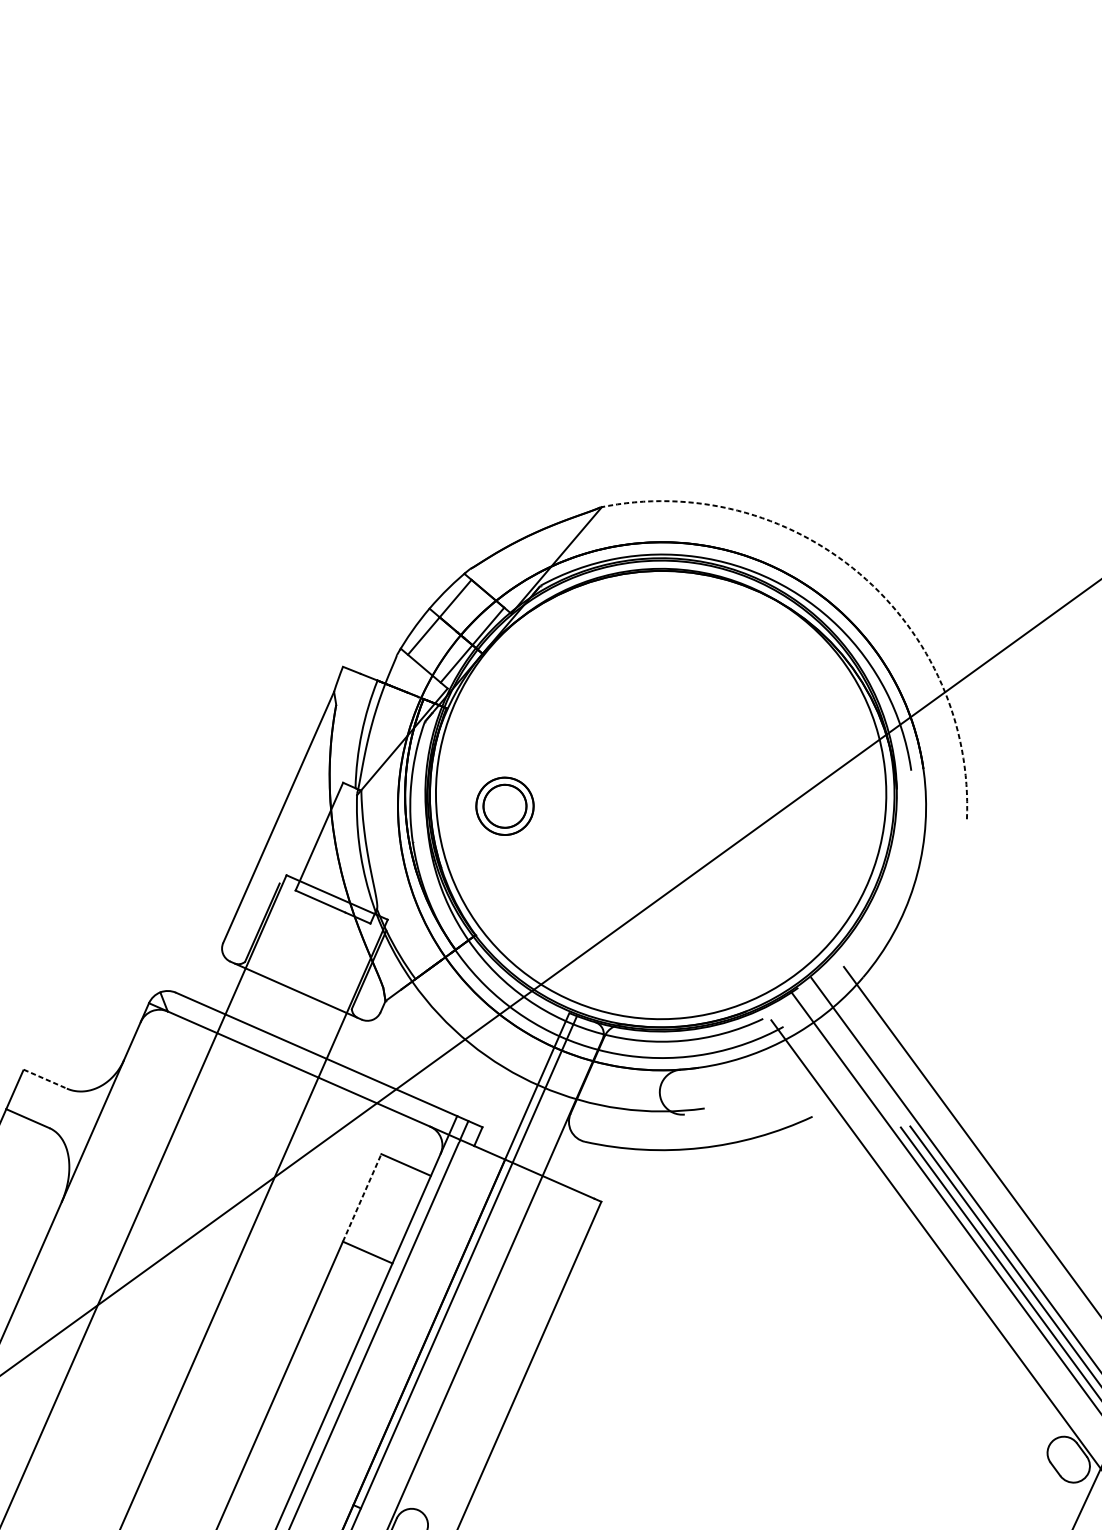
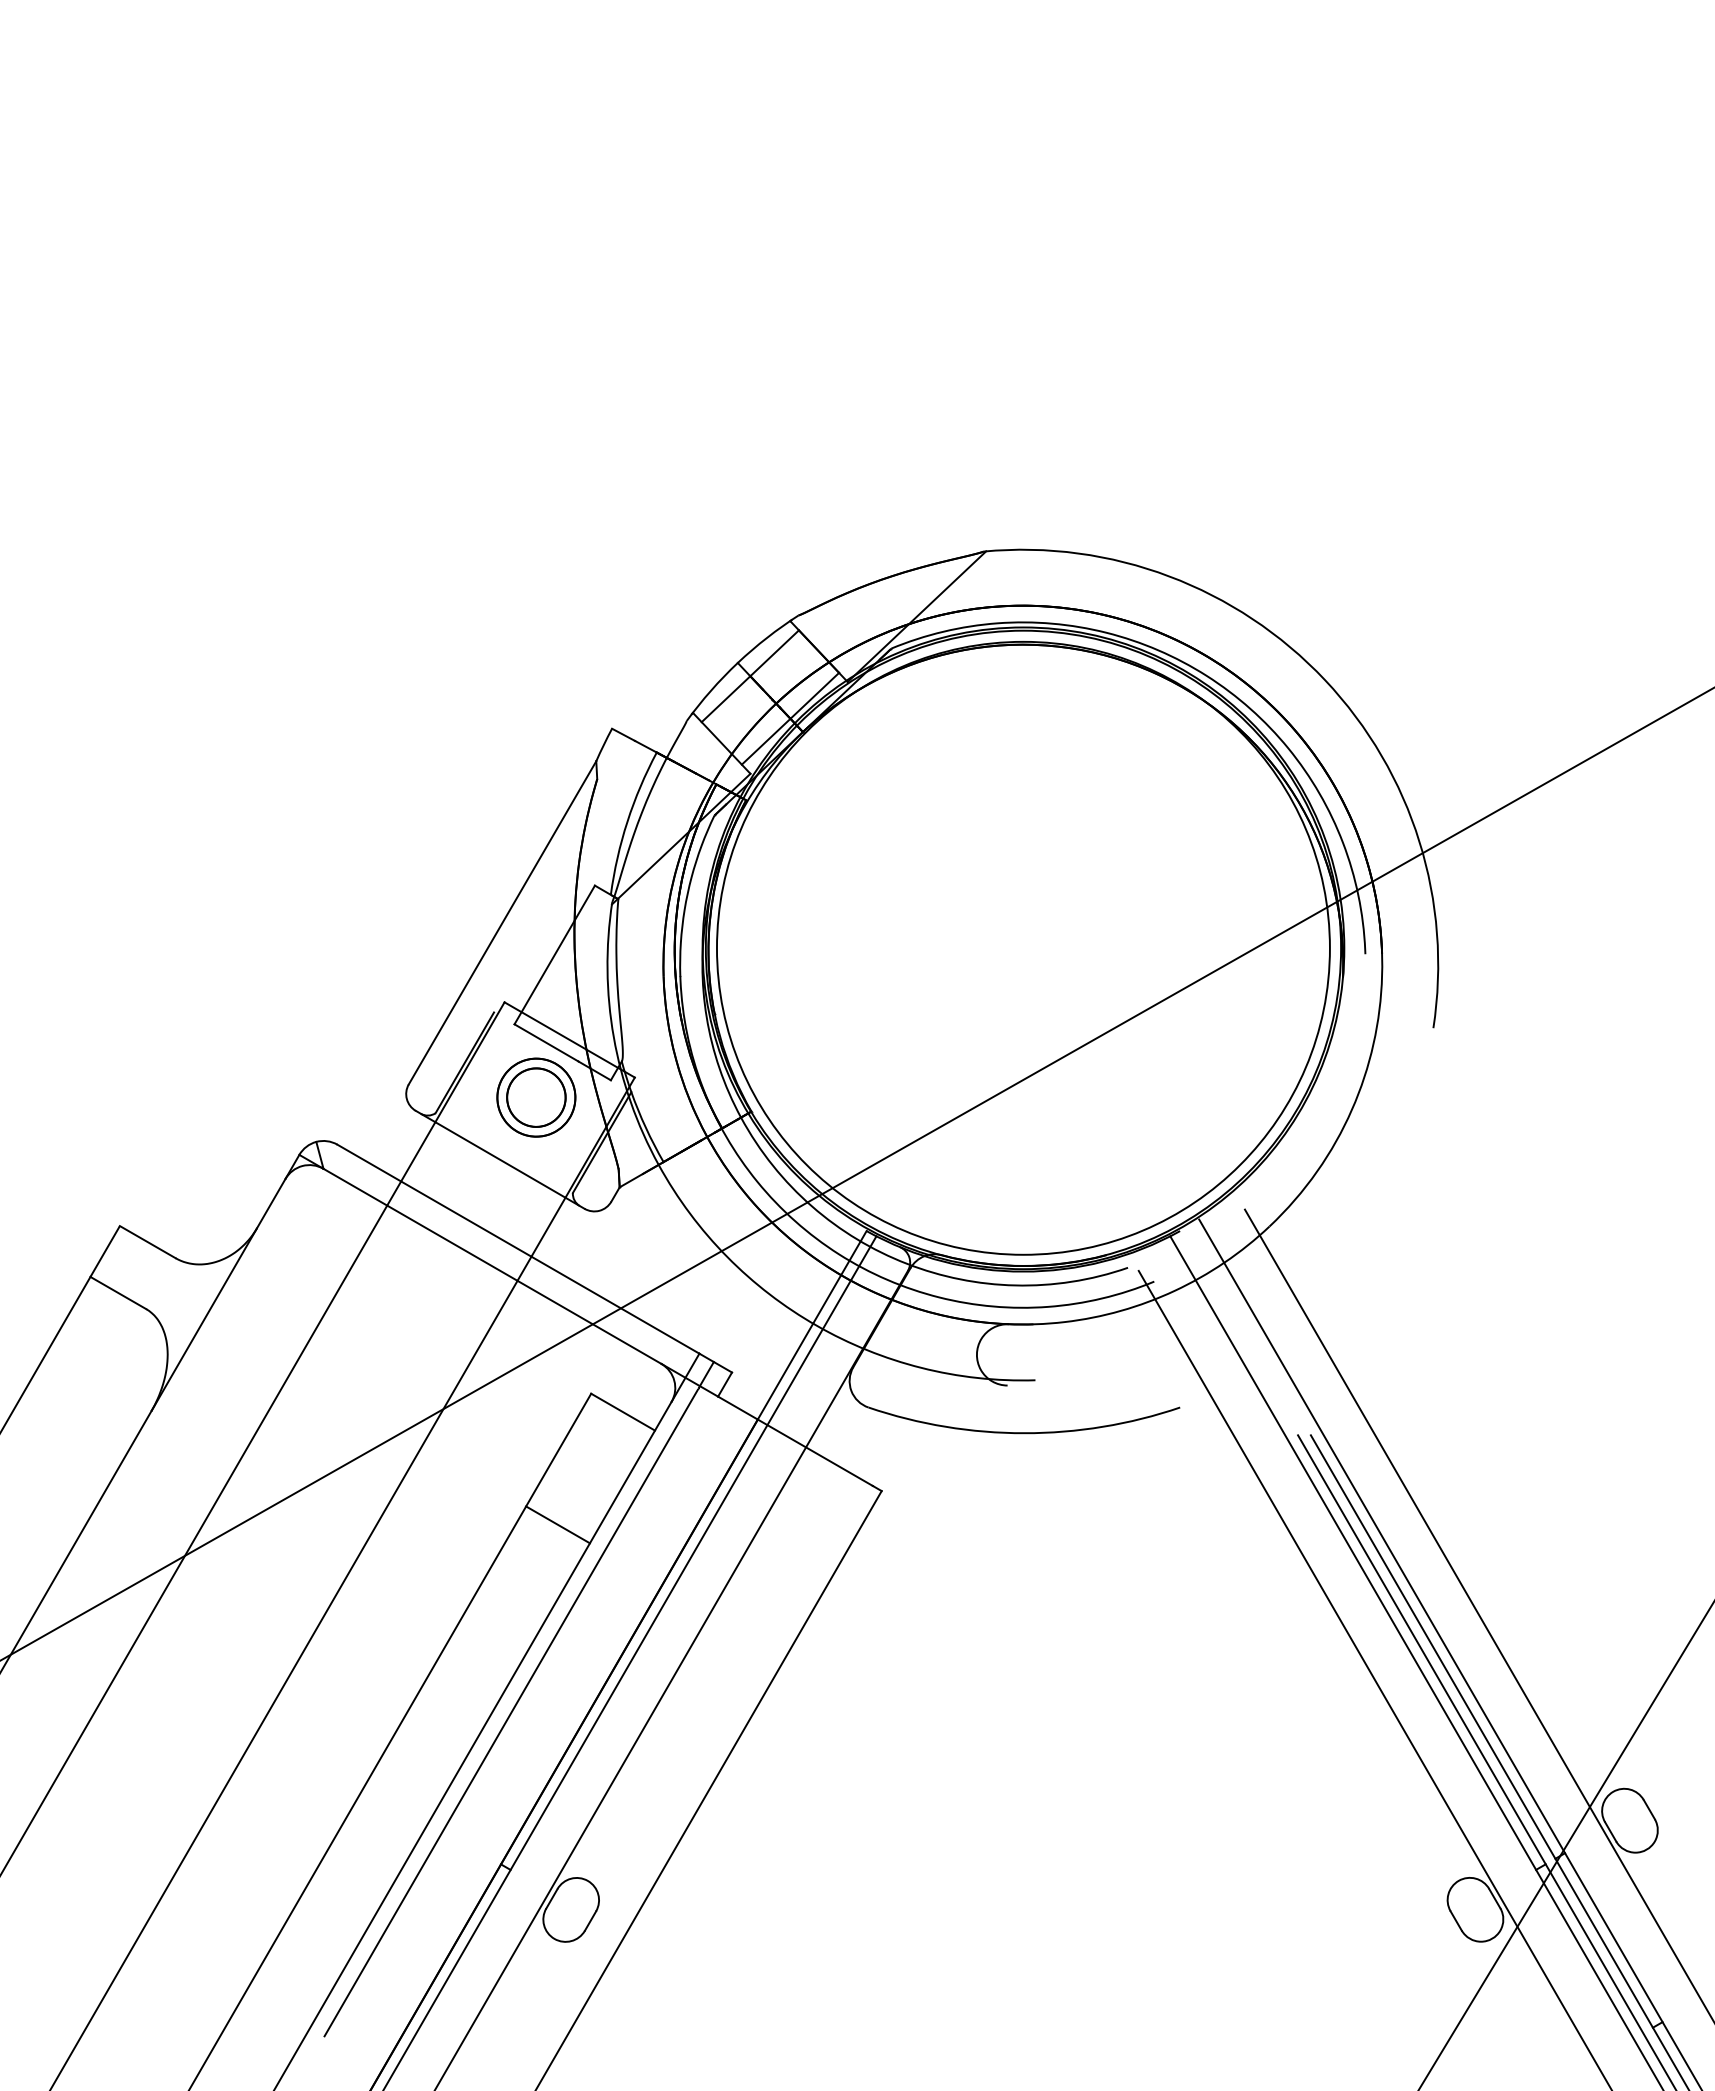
arc: (859, 574) -> (1324, 680), dashed -> solid
part: (505, 806) -> (536, 1097), moved
line: (45, 1079) -> (148, 1242), dashed -> solid
line: (361, 1197) -> (558, 1449), dashed -> solid

